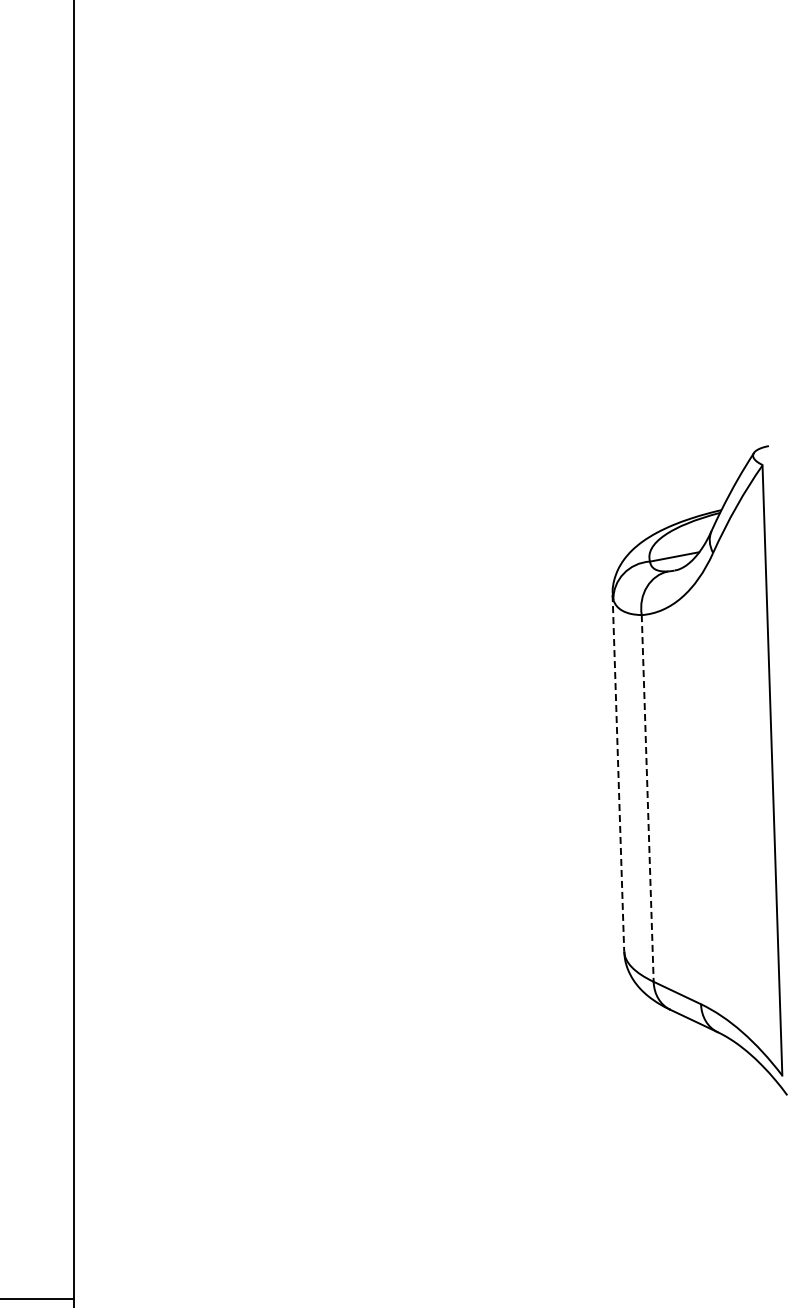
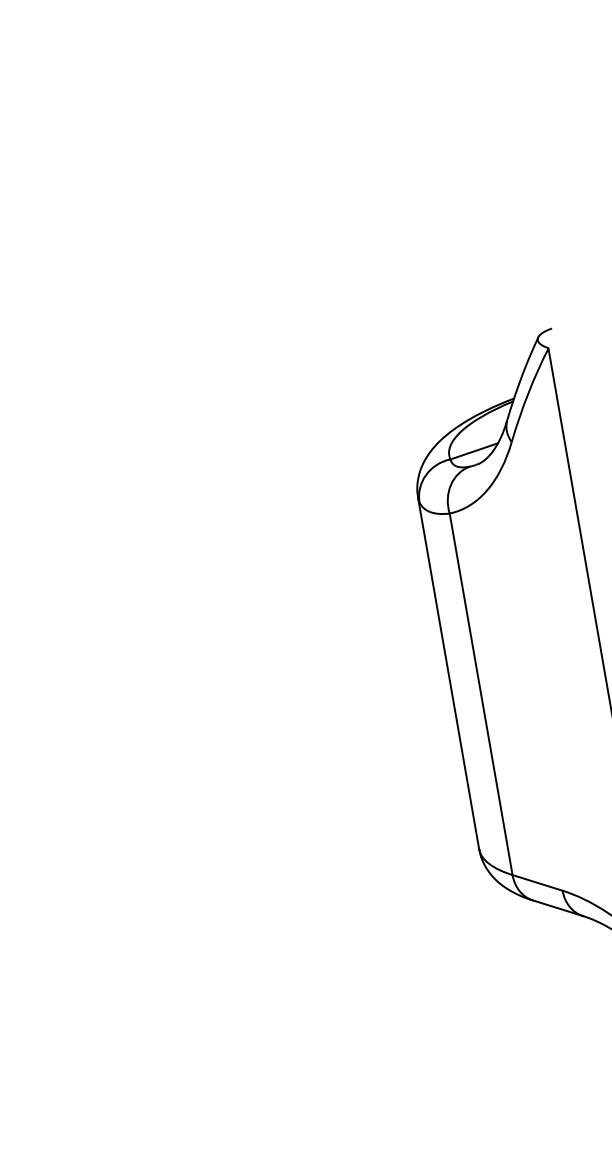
line: (618, 773) -> (448, 673), dashed -> solid
line: (647, 798) -> (480, 694), dashed -> solid

